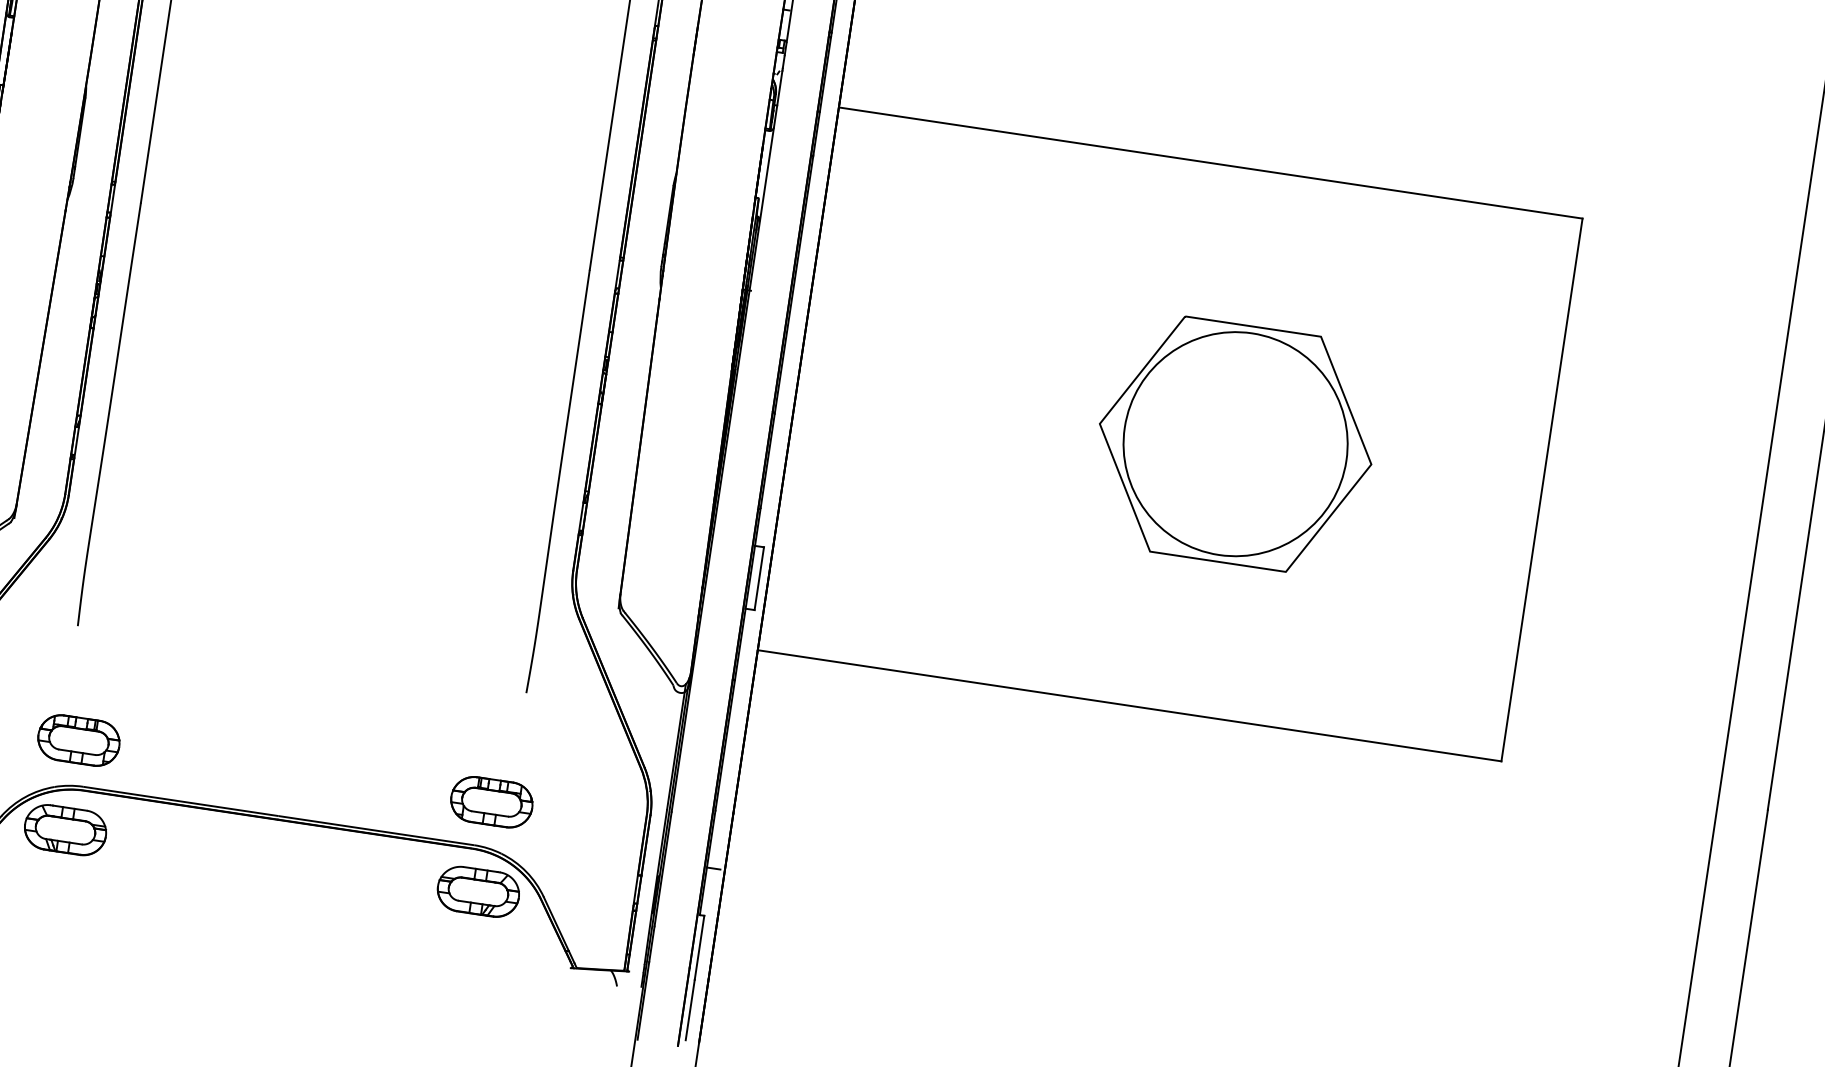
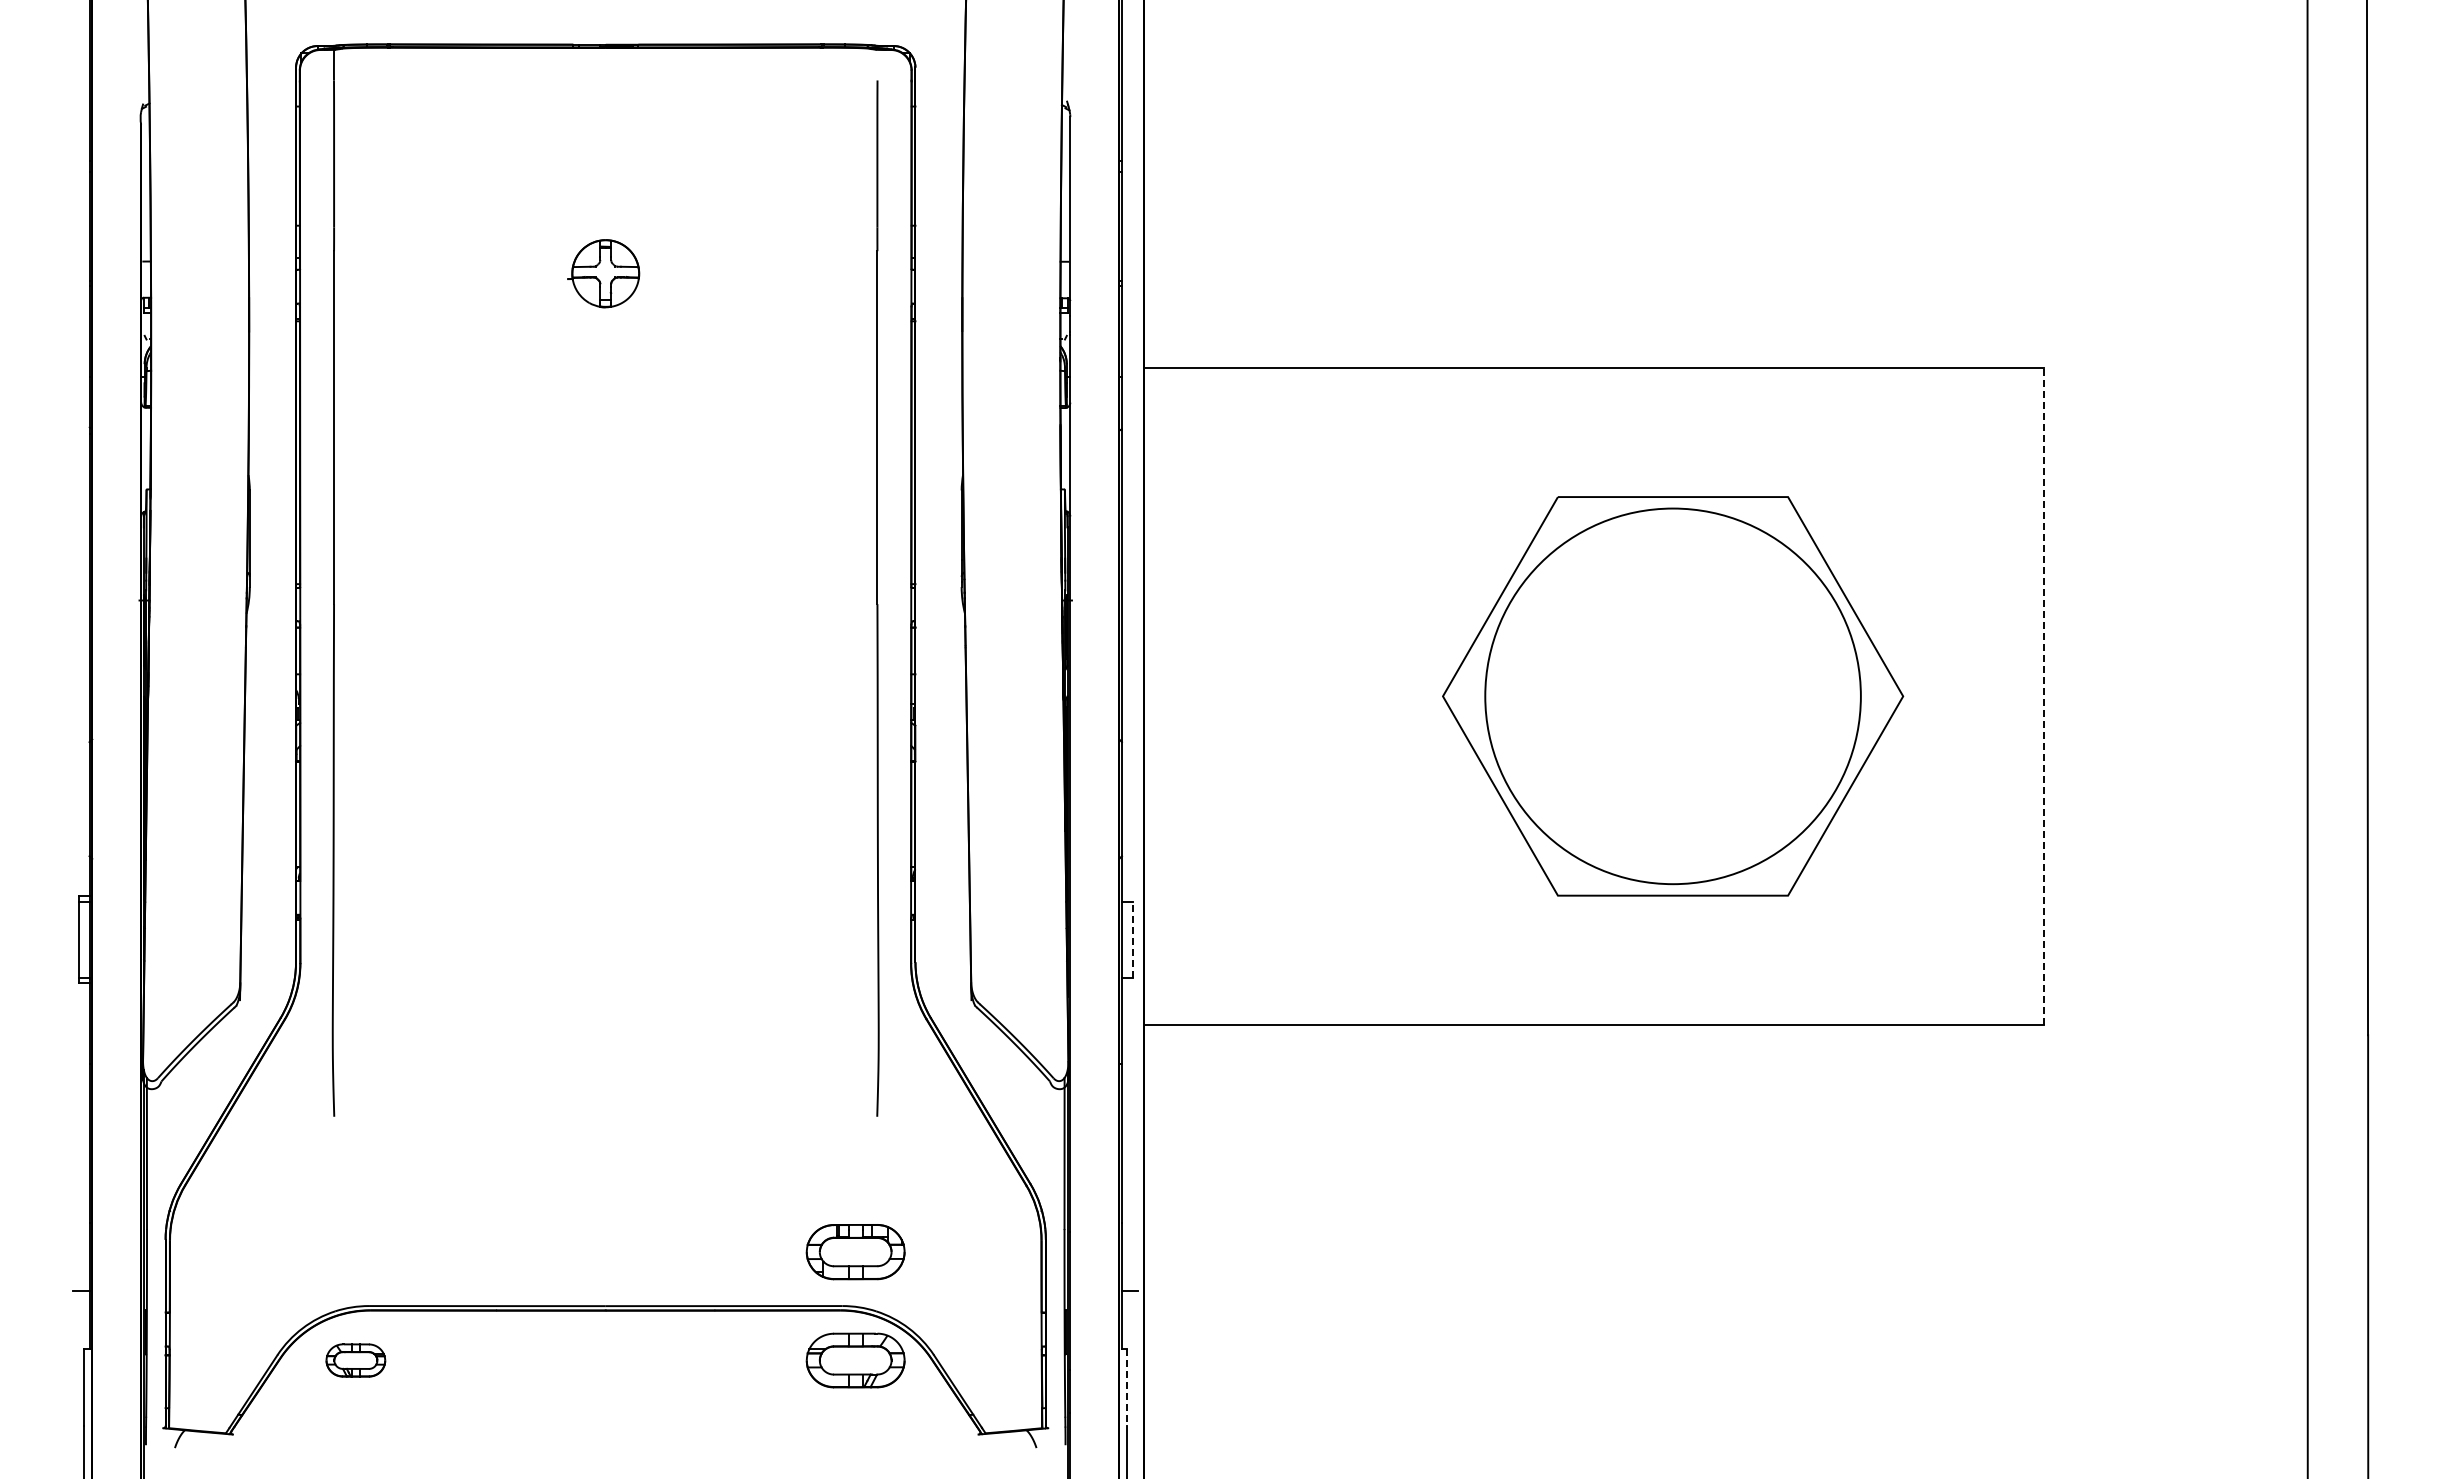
part: (1235, 444) -> (1672, 696), size x1.4
line: (1541, 489) -> (2043, 696), solid -> dashed
line: (759, 578) -> (1132, 939), solid -> dashed
part: (78, 740) -> (355, 1252), removed
part: (65, 830) -> (355, 1360), size x0.6
line: (699, 947) -> (1127, 1387), solid -> dashed

